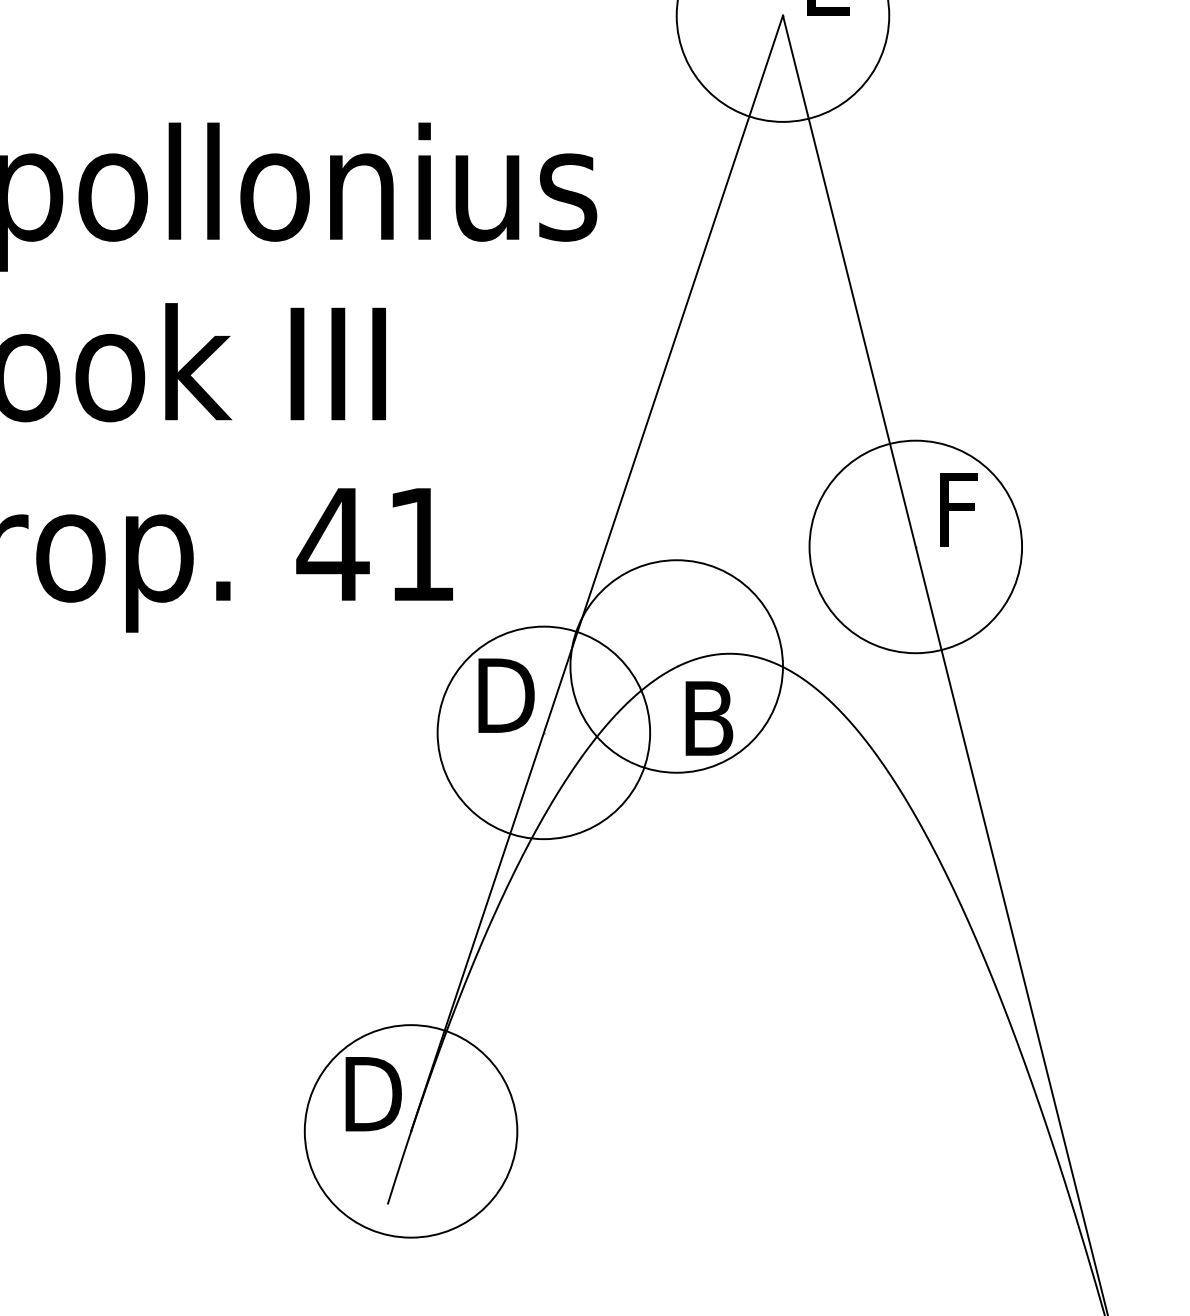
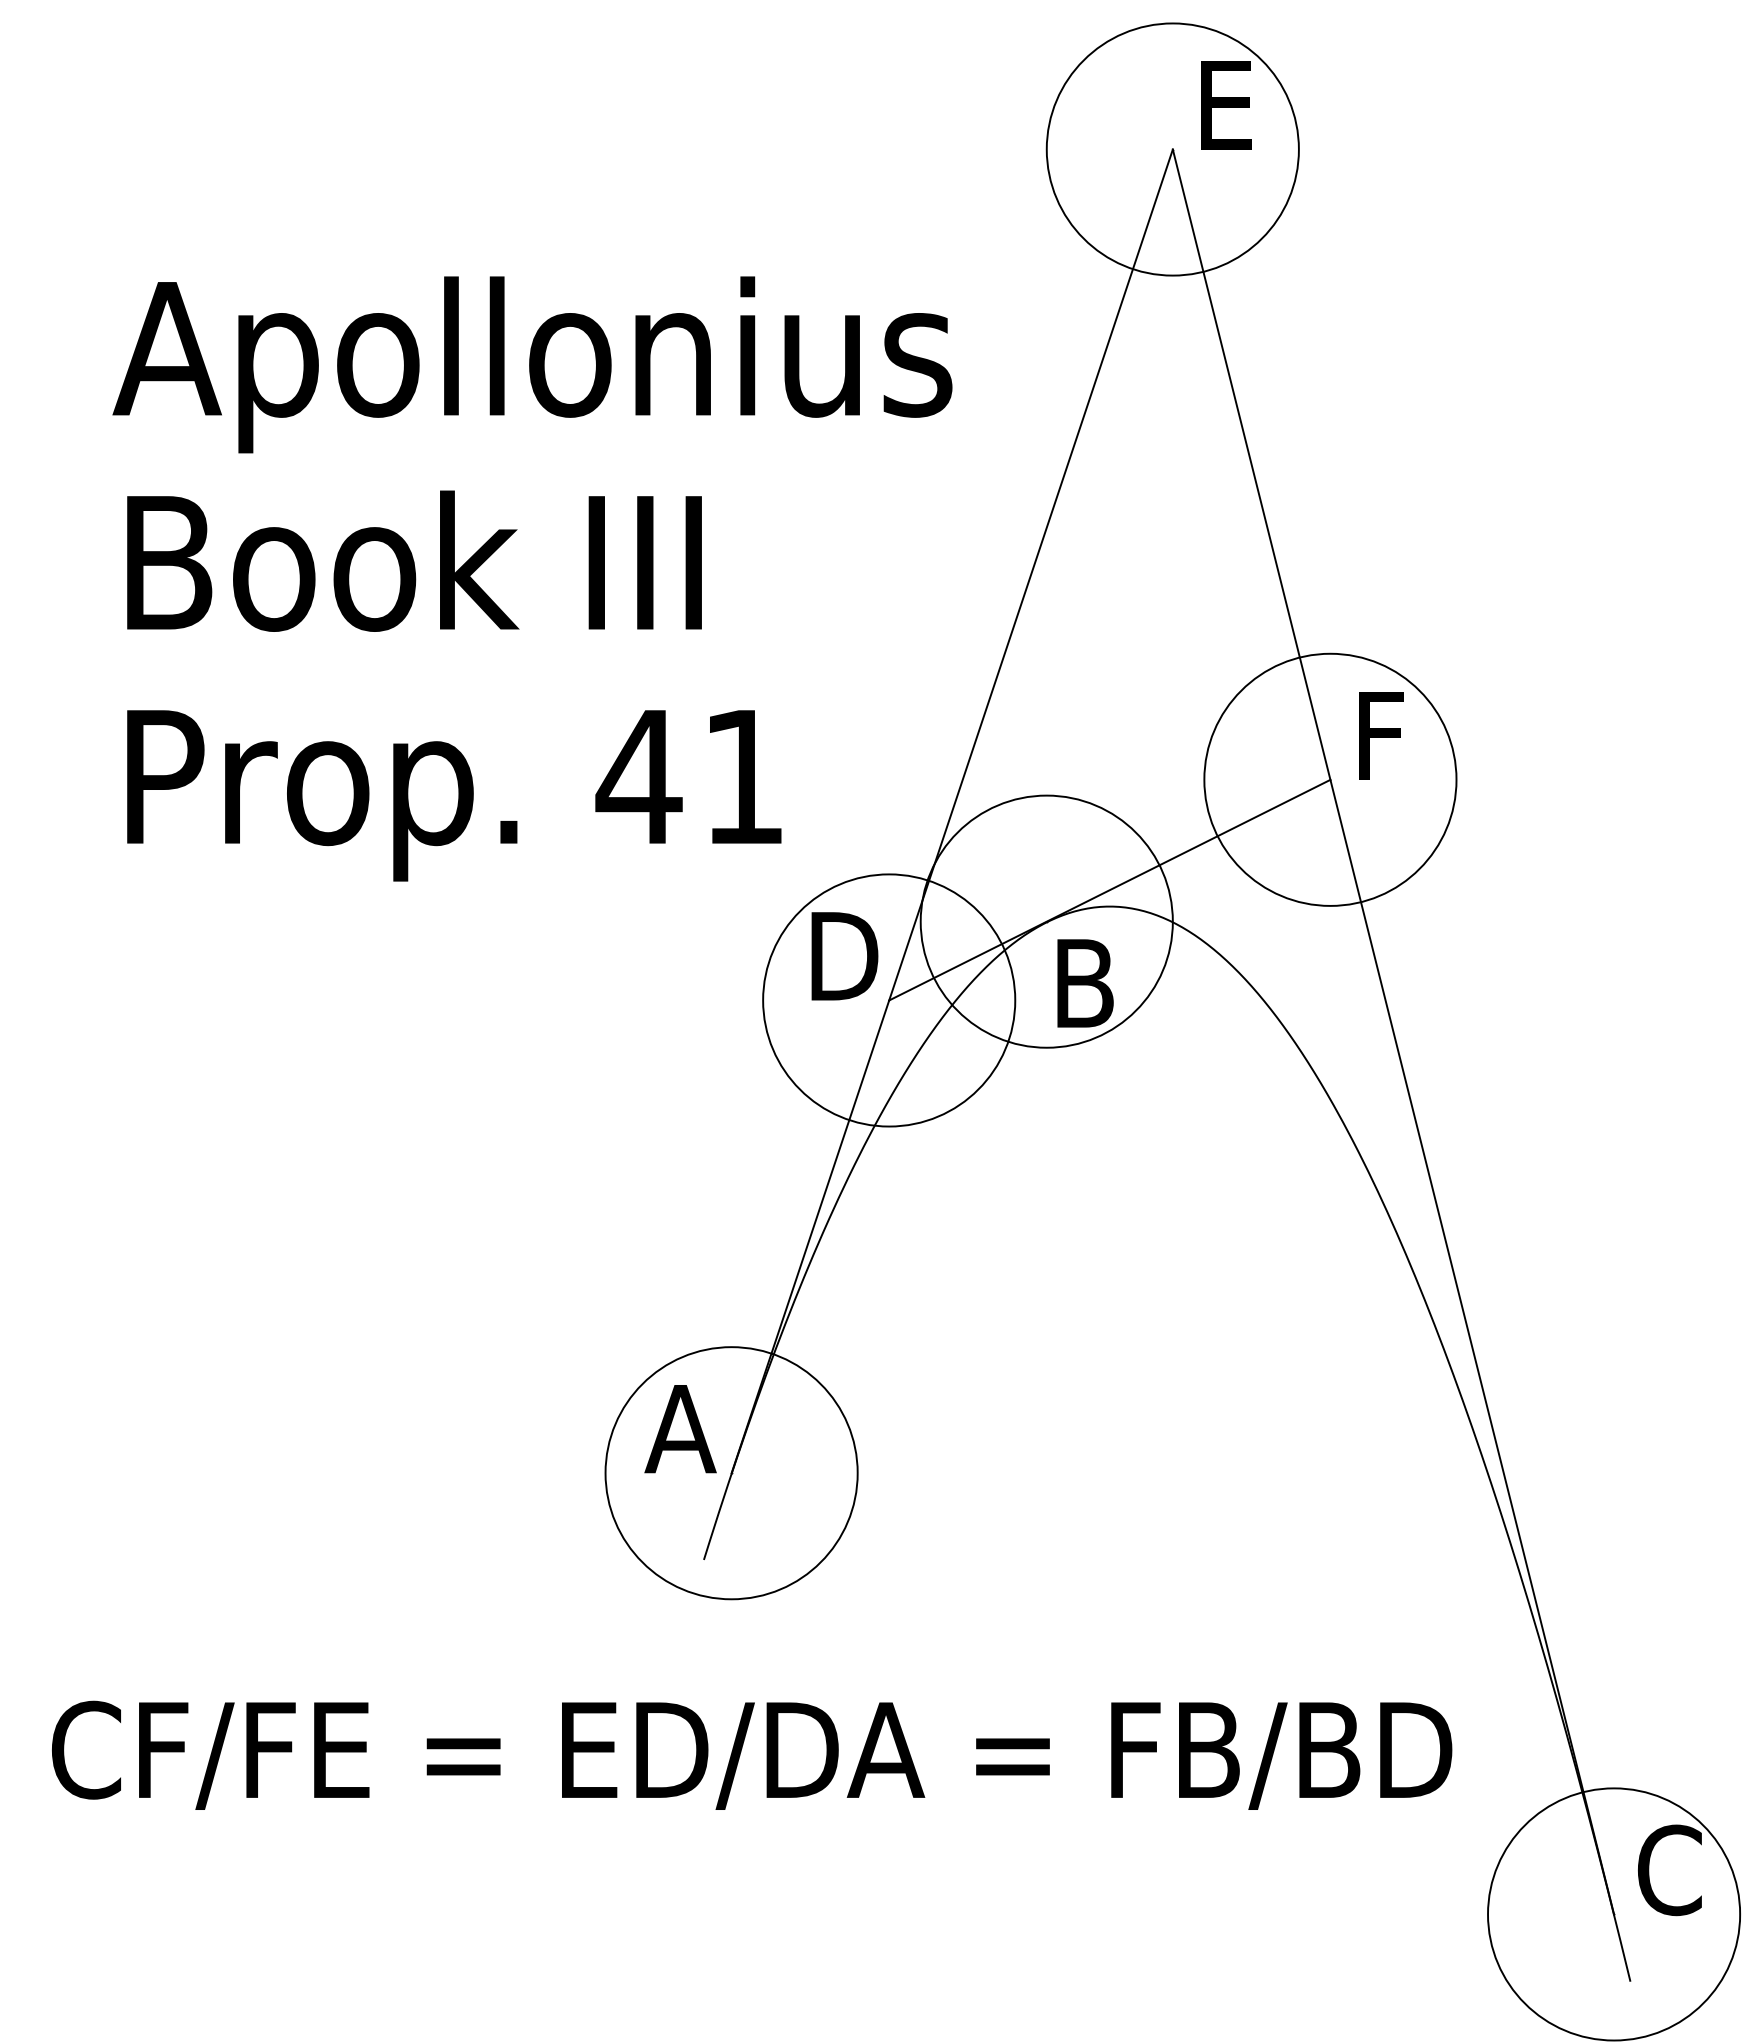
line: (729, 639) -> (1109, 889), added
text: (369, 1094) -> (682, 1429), D -> A

